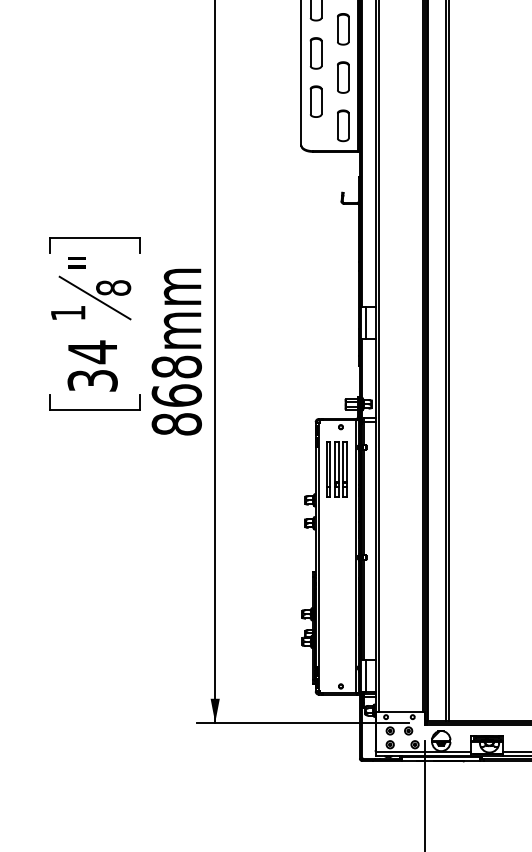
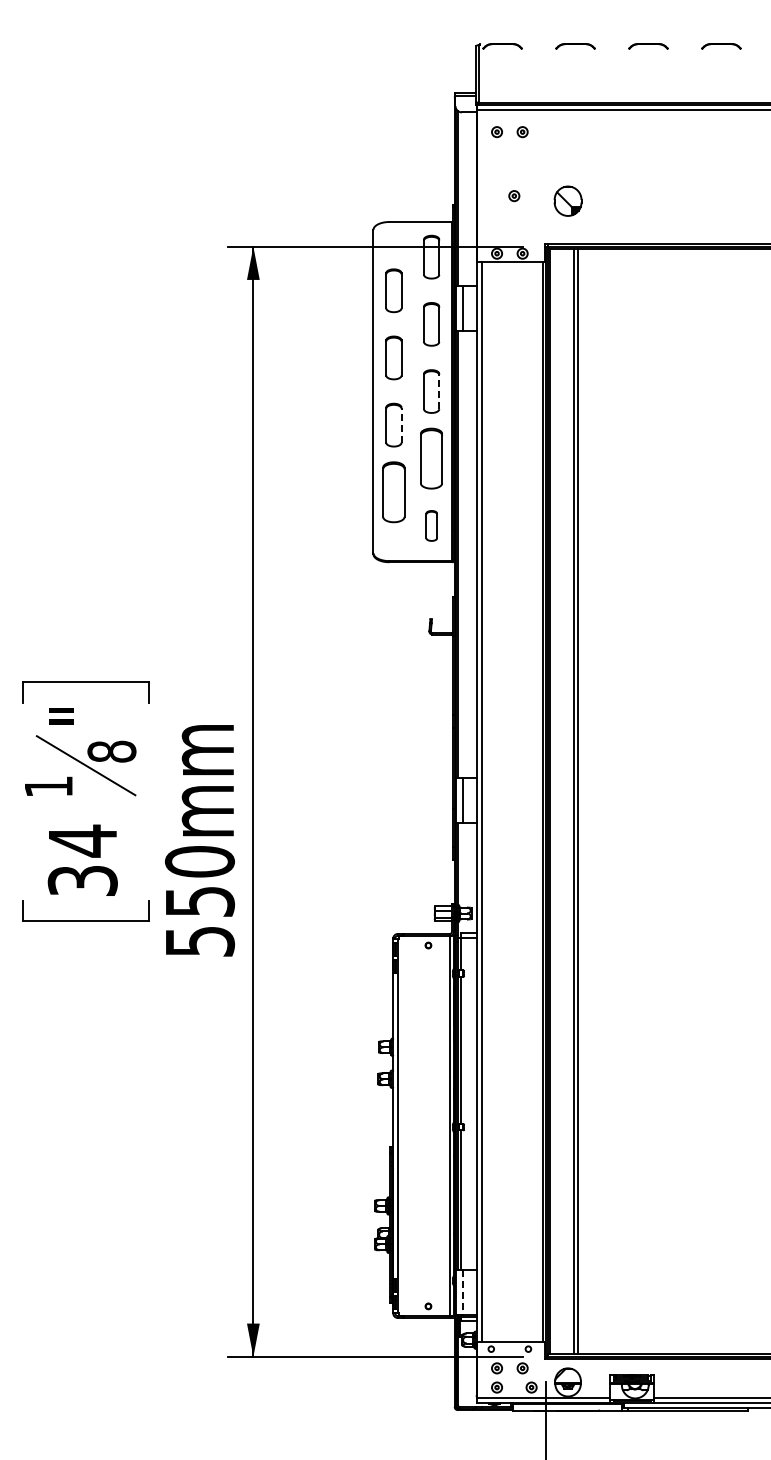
line: (348, 29) -> (439, 391), solid -> dashed
line: (321, 53) -> (401, 425), solid -> dashed
part: (343, 77) -> (431, 458), size x1.4
part: (315, 101) -> (393, 492), size x1.4
part: (343, 125) -> (431, 525), size x0.7
text: (176, 395) -> (199, 901), 868mm -> 550mm
part: (336, 469) -> (422, 1004), removed
line: (365, 676) -> (462, 1292), solid -> dashed

